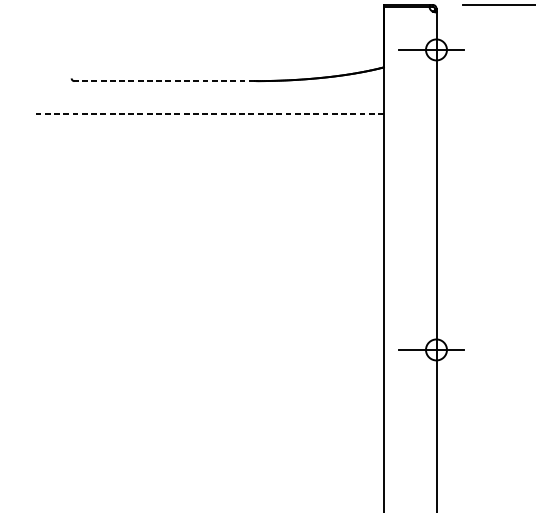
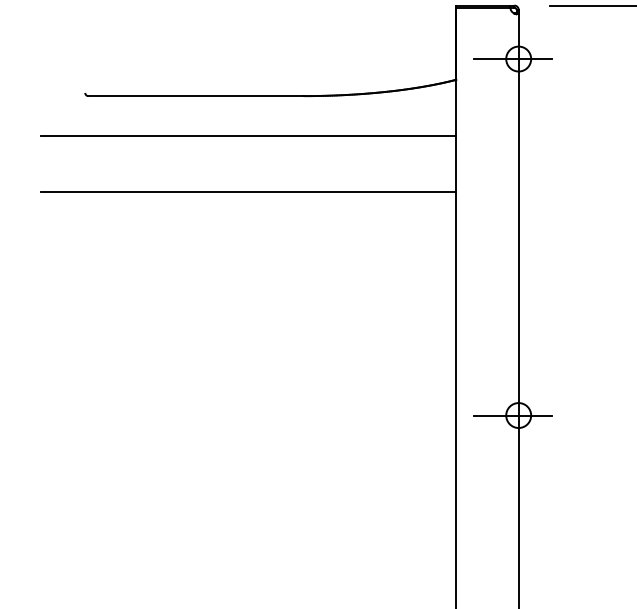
line: (164, 81) -> (195, 96), dashed -> solid
line: (209, 114) -> (248, 135), dashed -> solid
line: (209, 162) -> (248, 192), added

